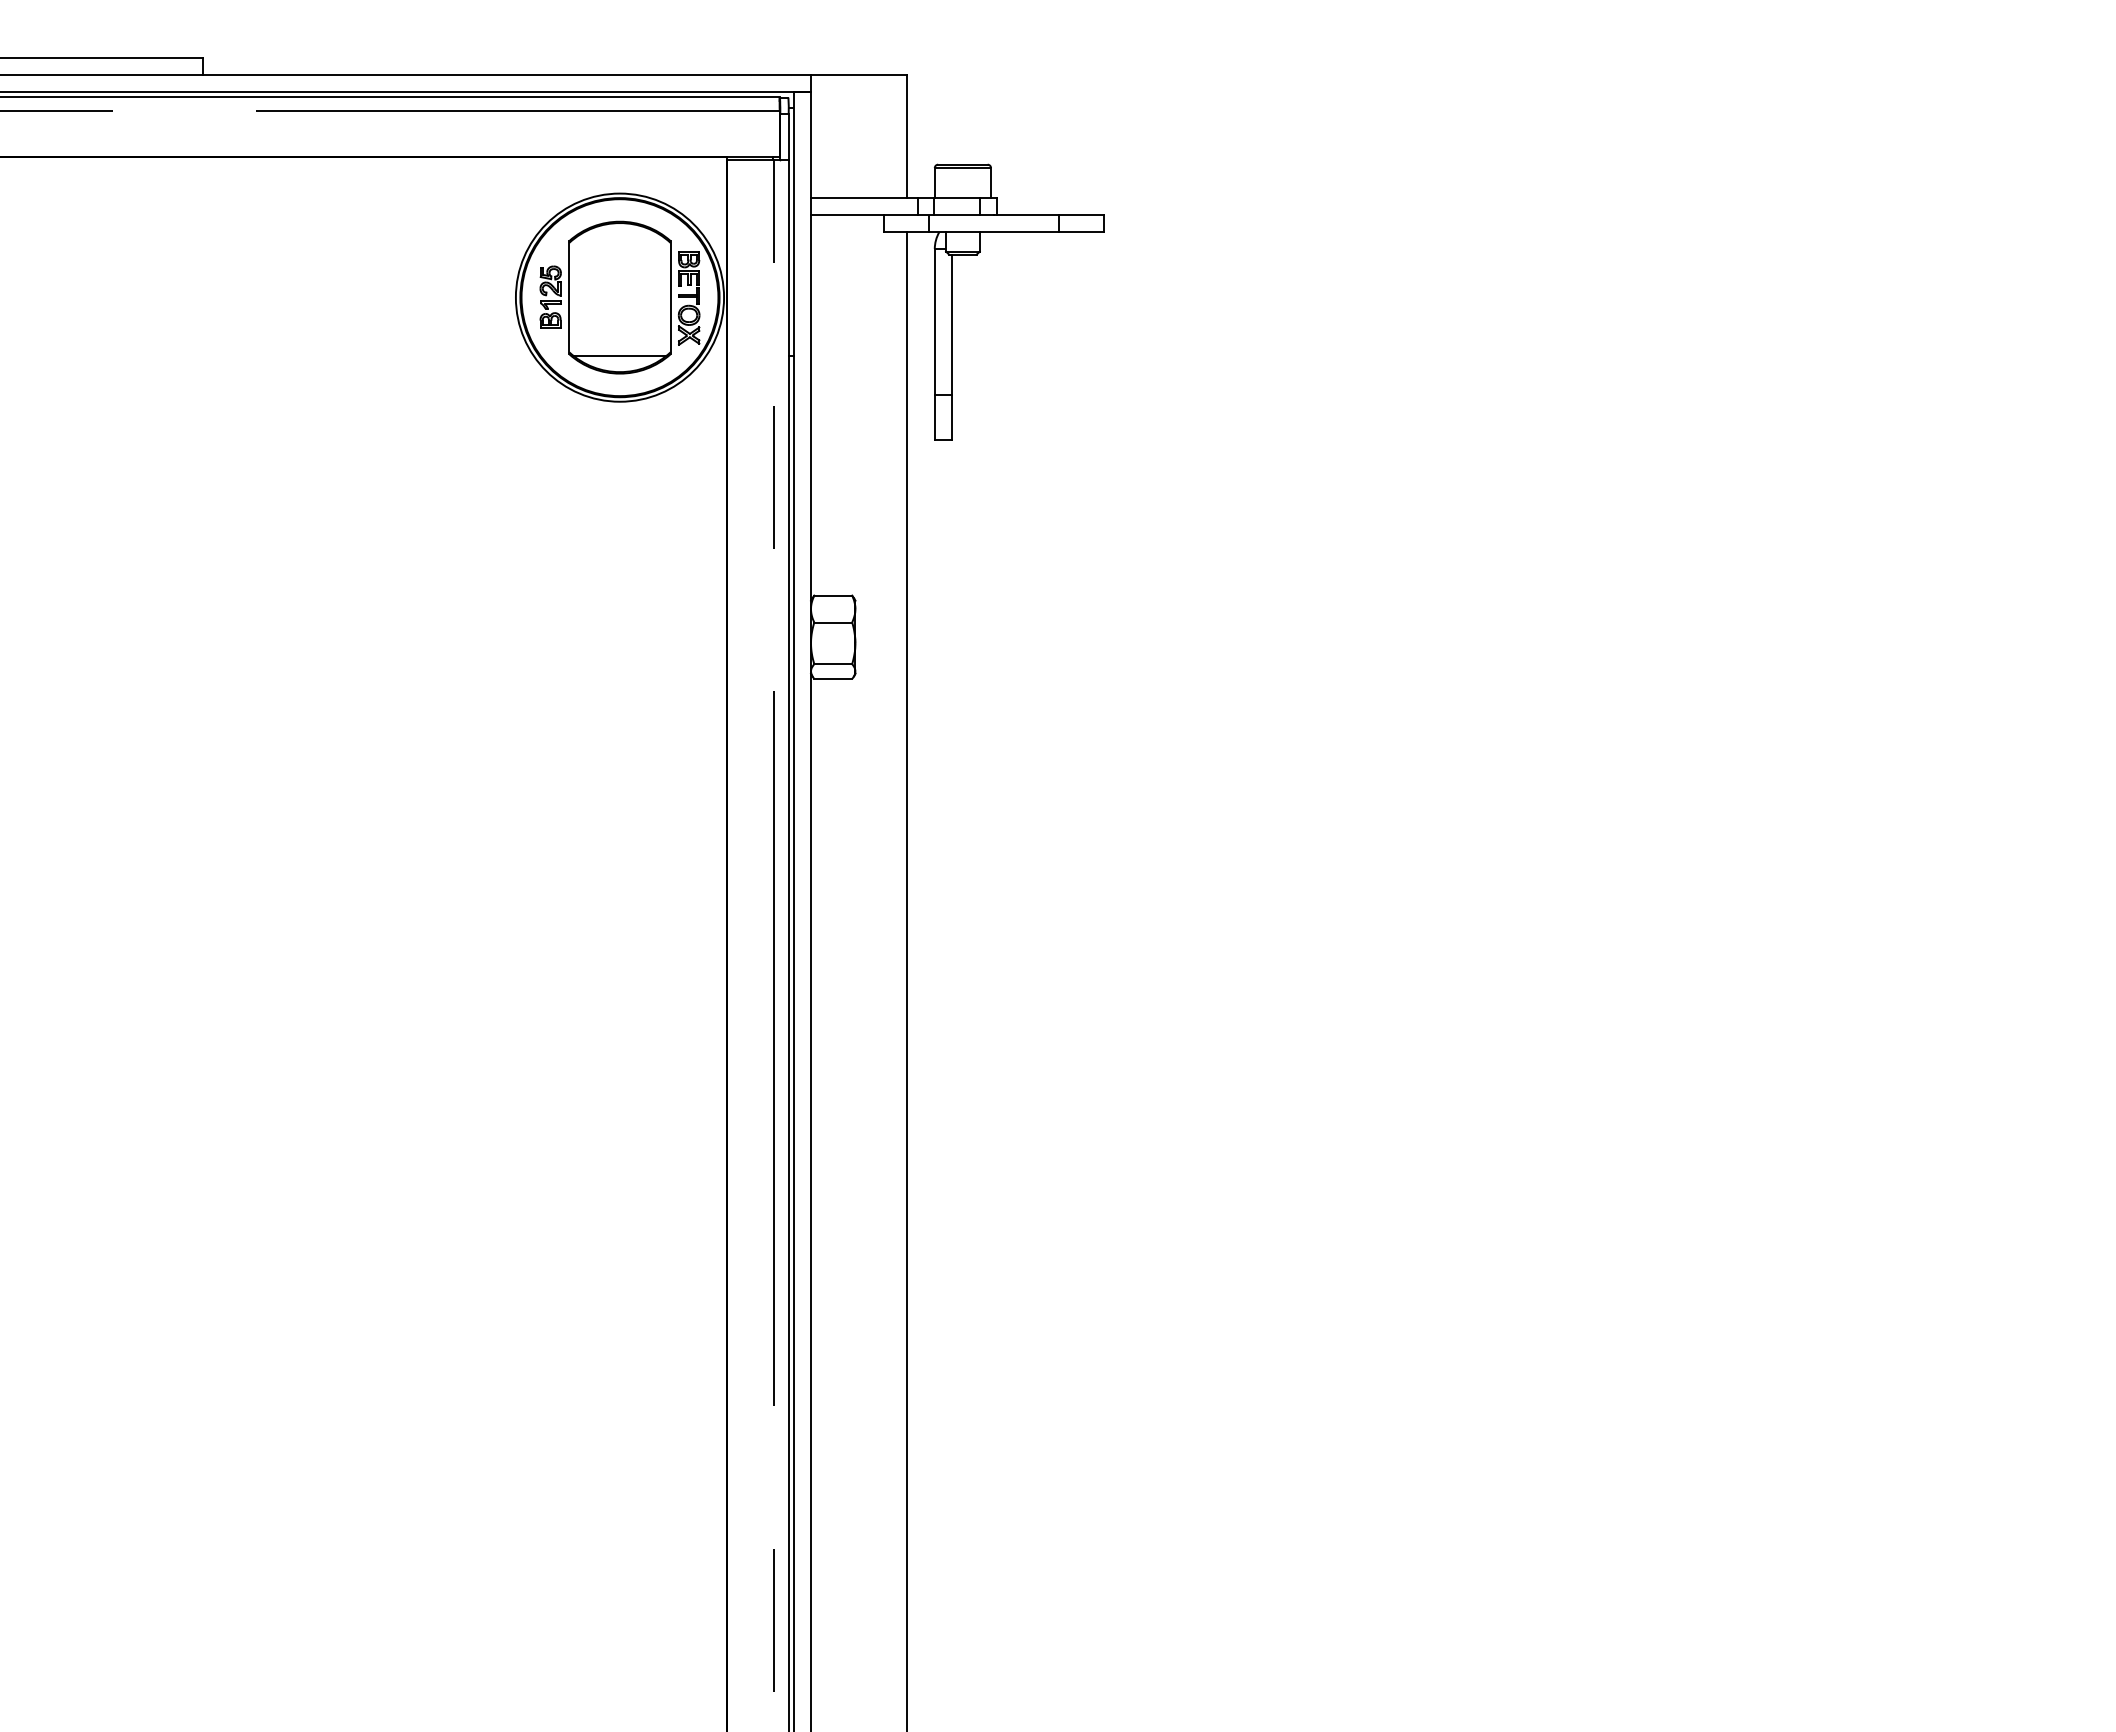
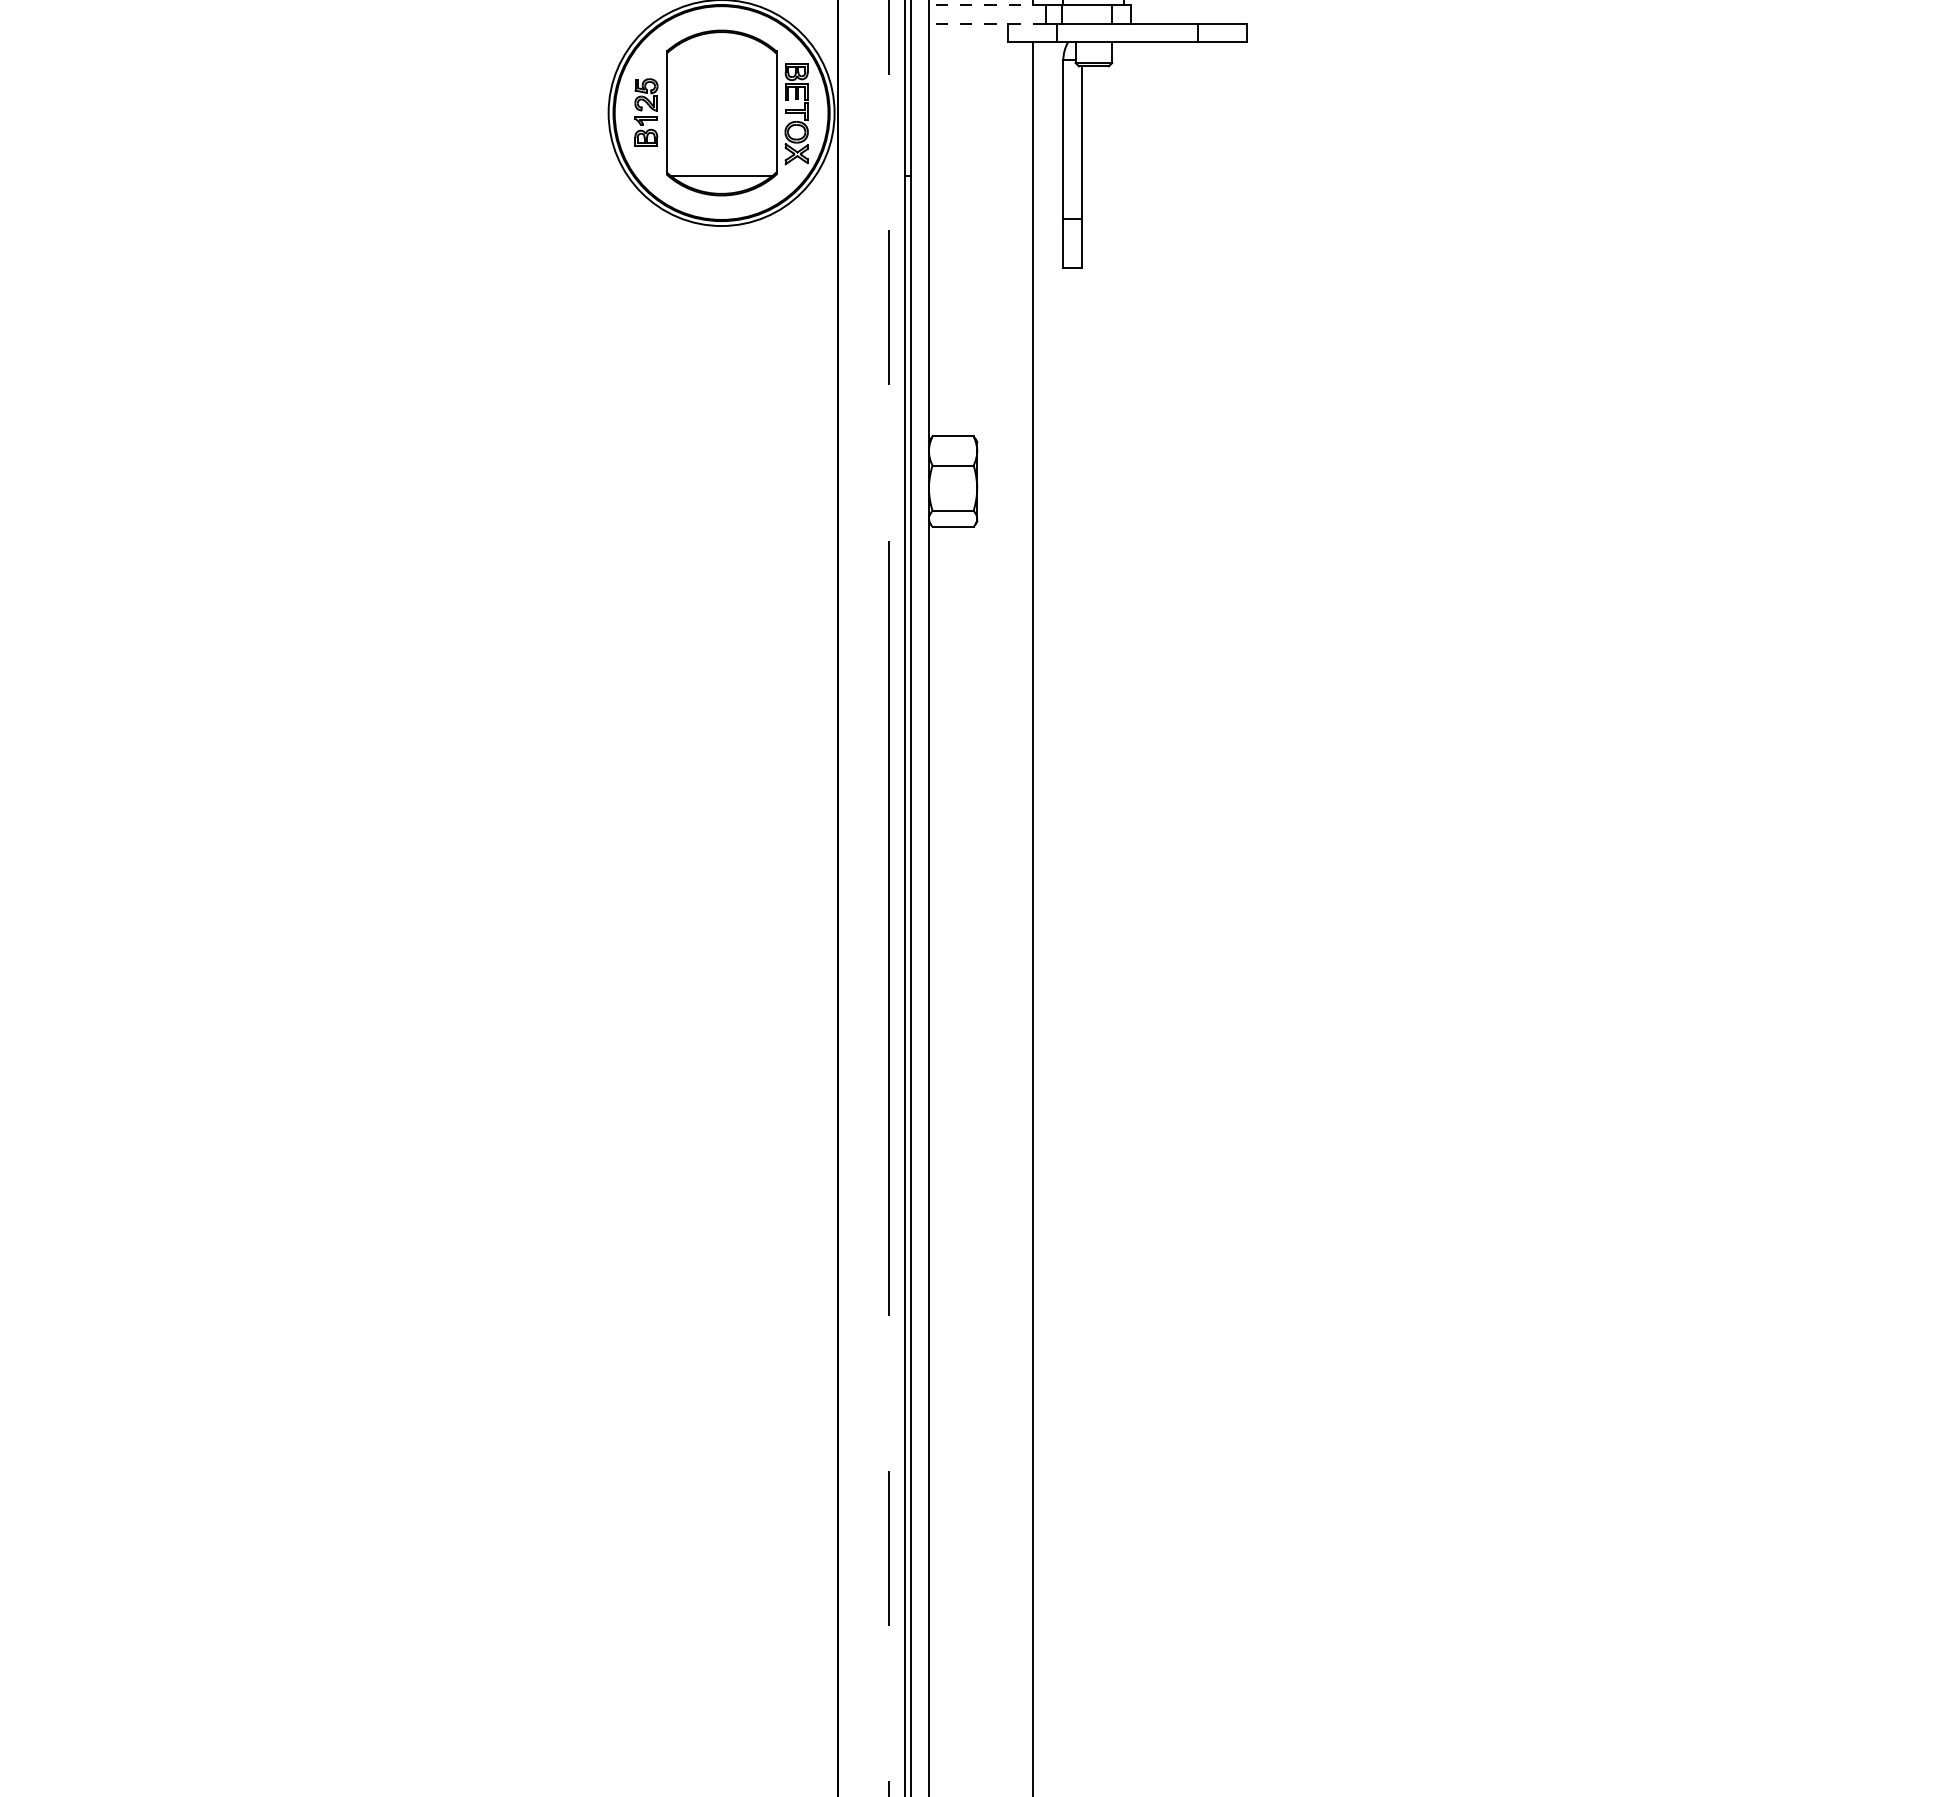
line: (864, 198) -> (987, 5), solid -> dashed
line: (864, 215) -> (987, 23), solid -> dashed

